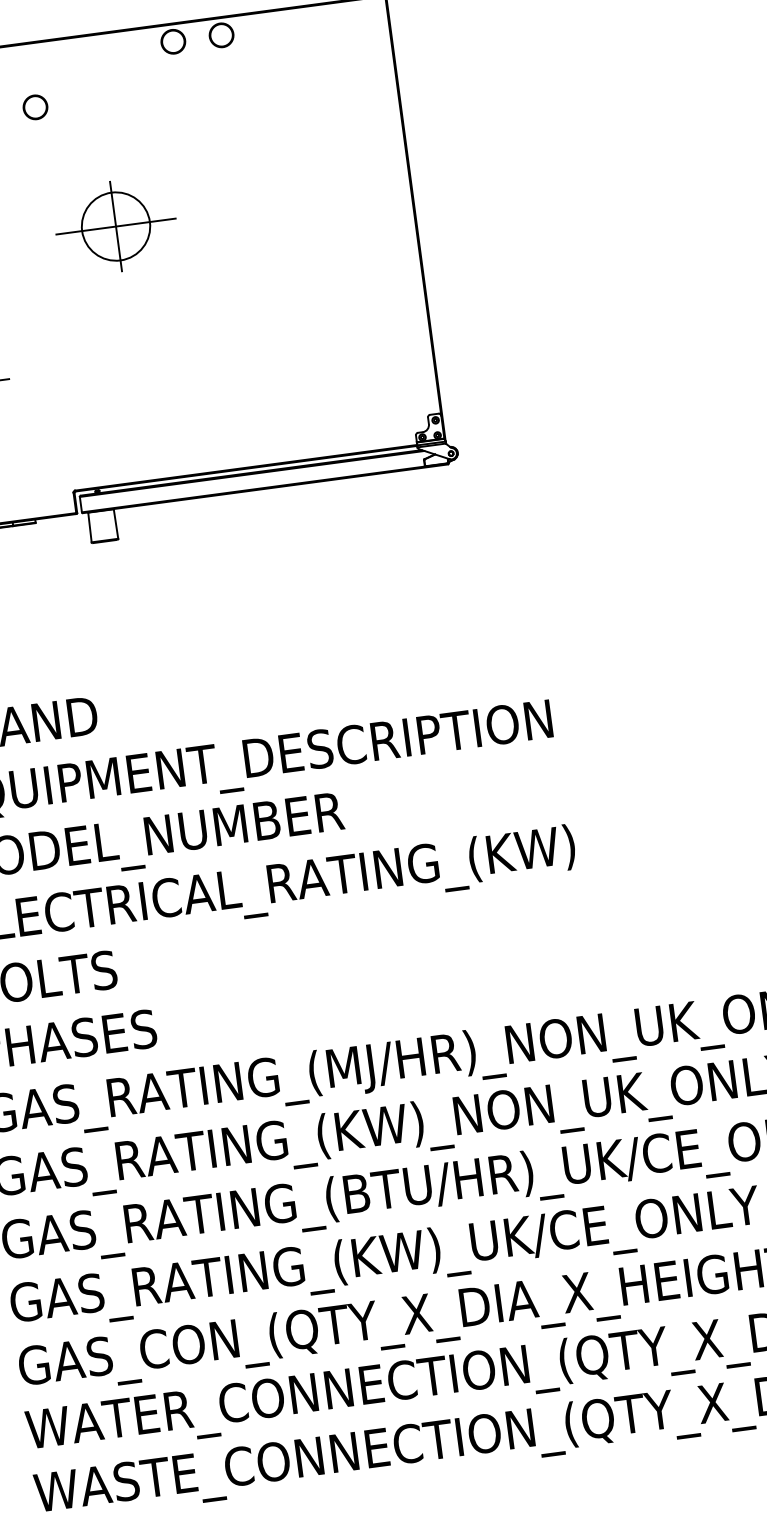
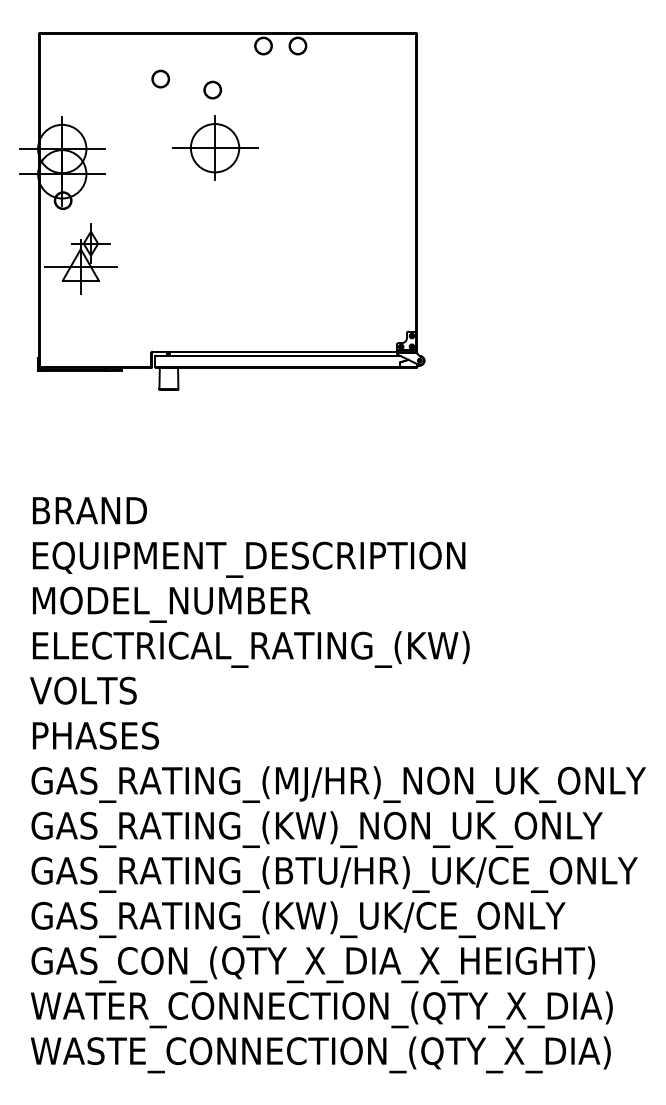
part: (109, 112) -> (212, 89), added
part: (116, 225) -> (215, 147), moved

